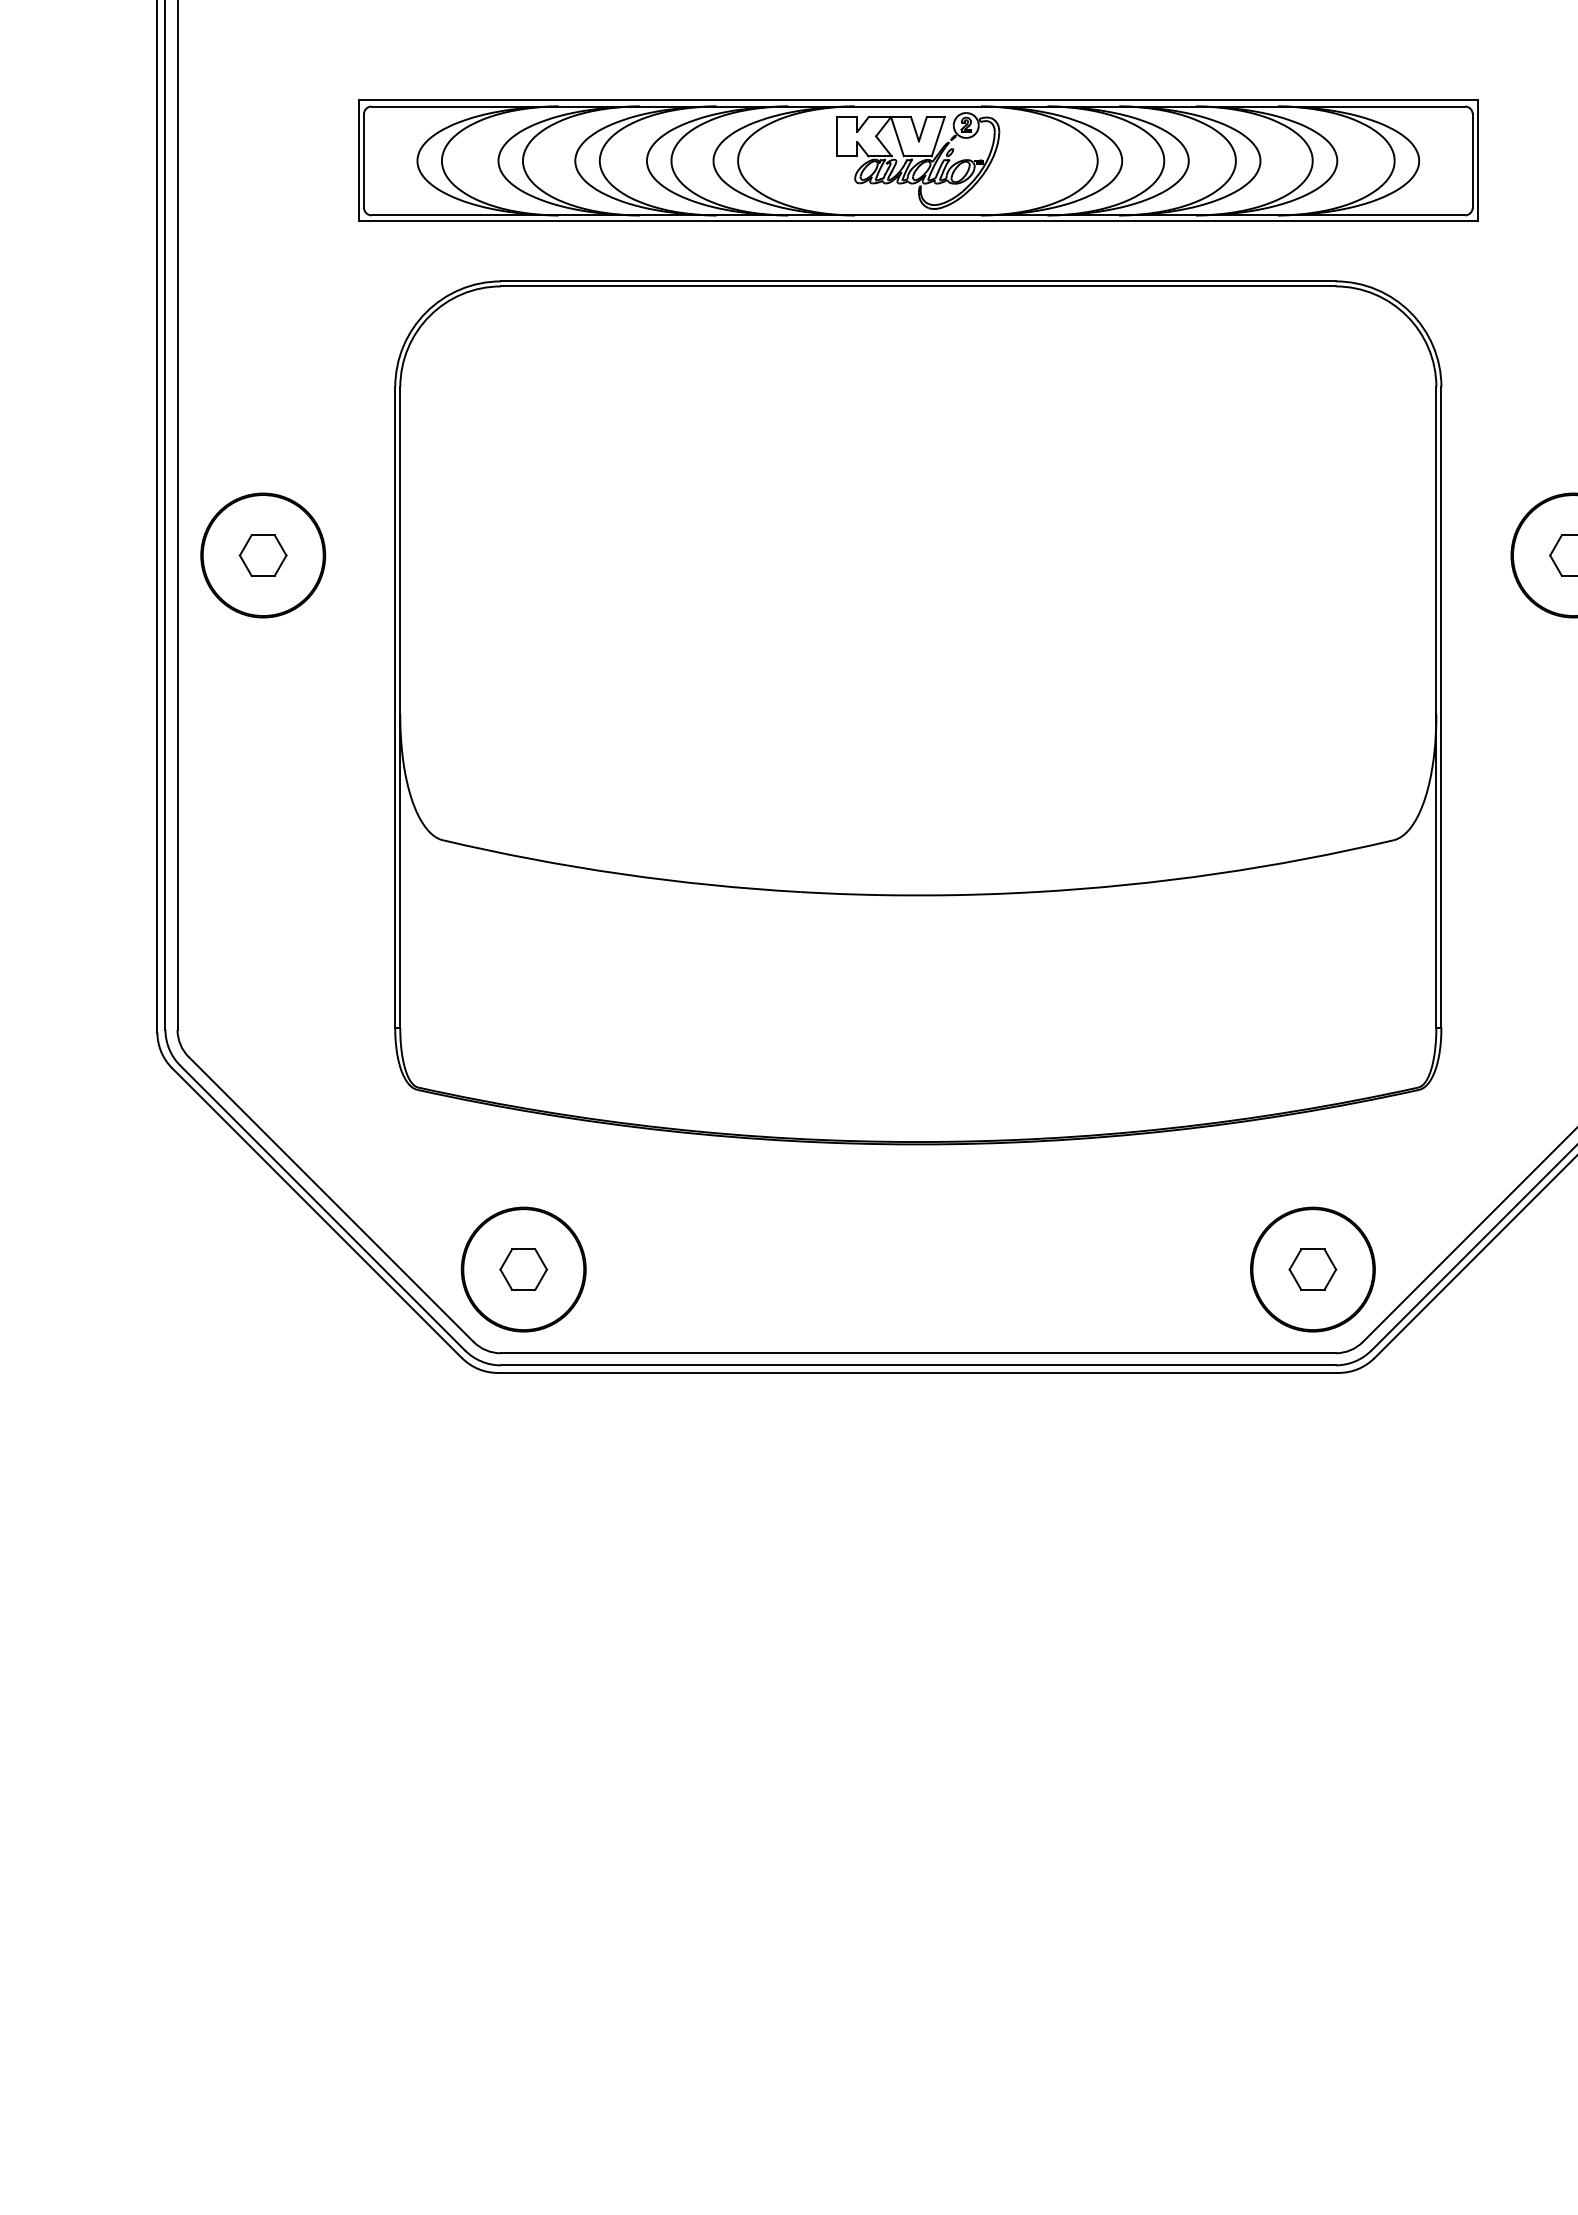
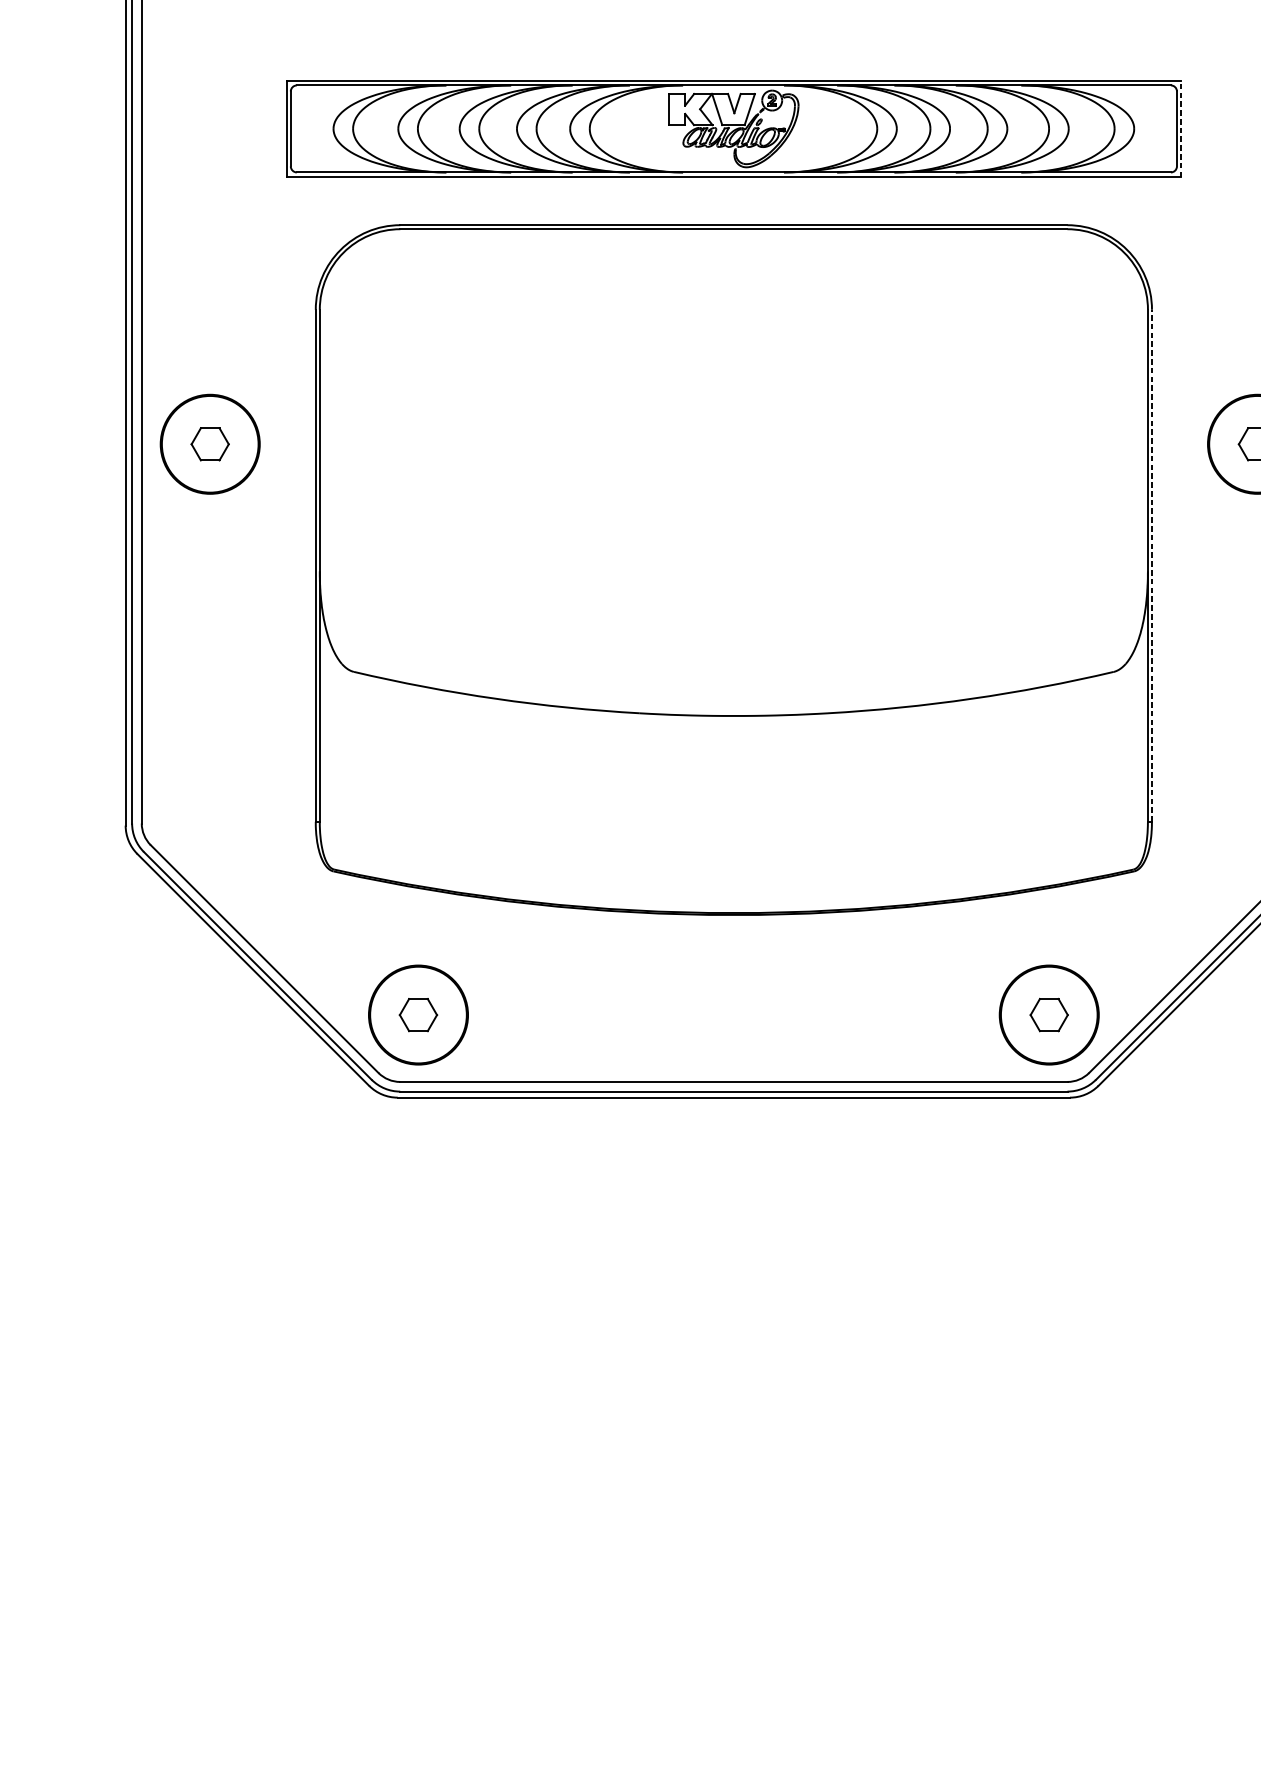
line: (1477, 160) -> (1180, 128), solid -> dashed
line: (1441, 707) -> (1152, 565), solid -> dashed

